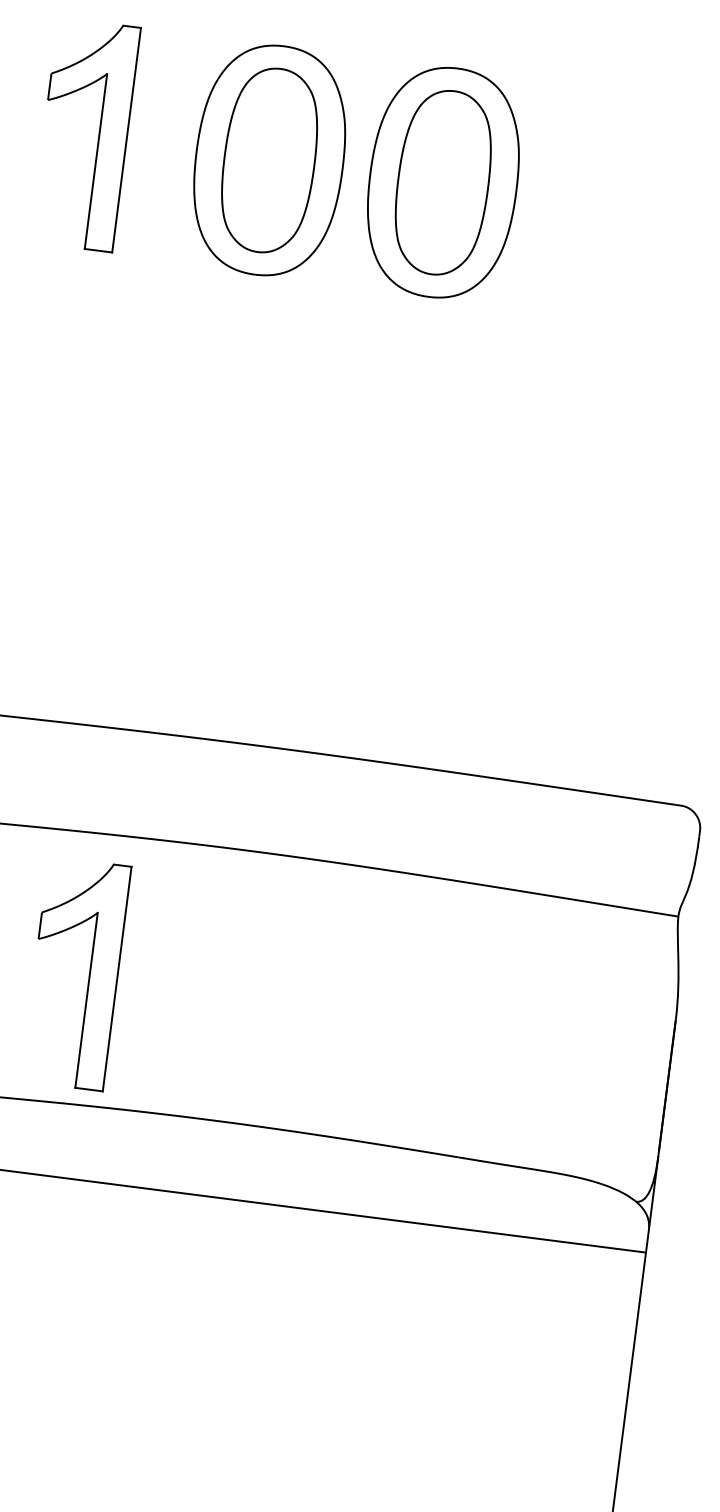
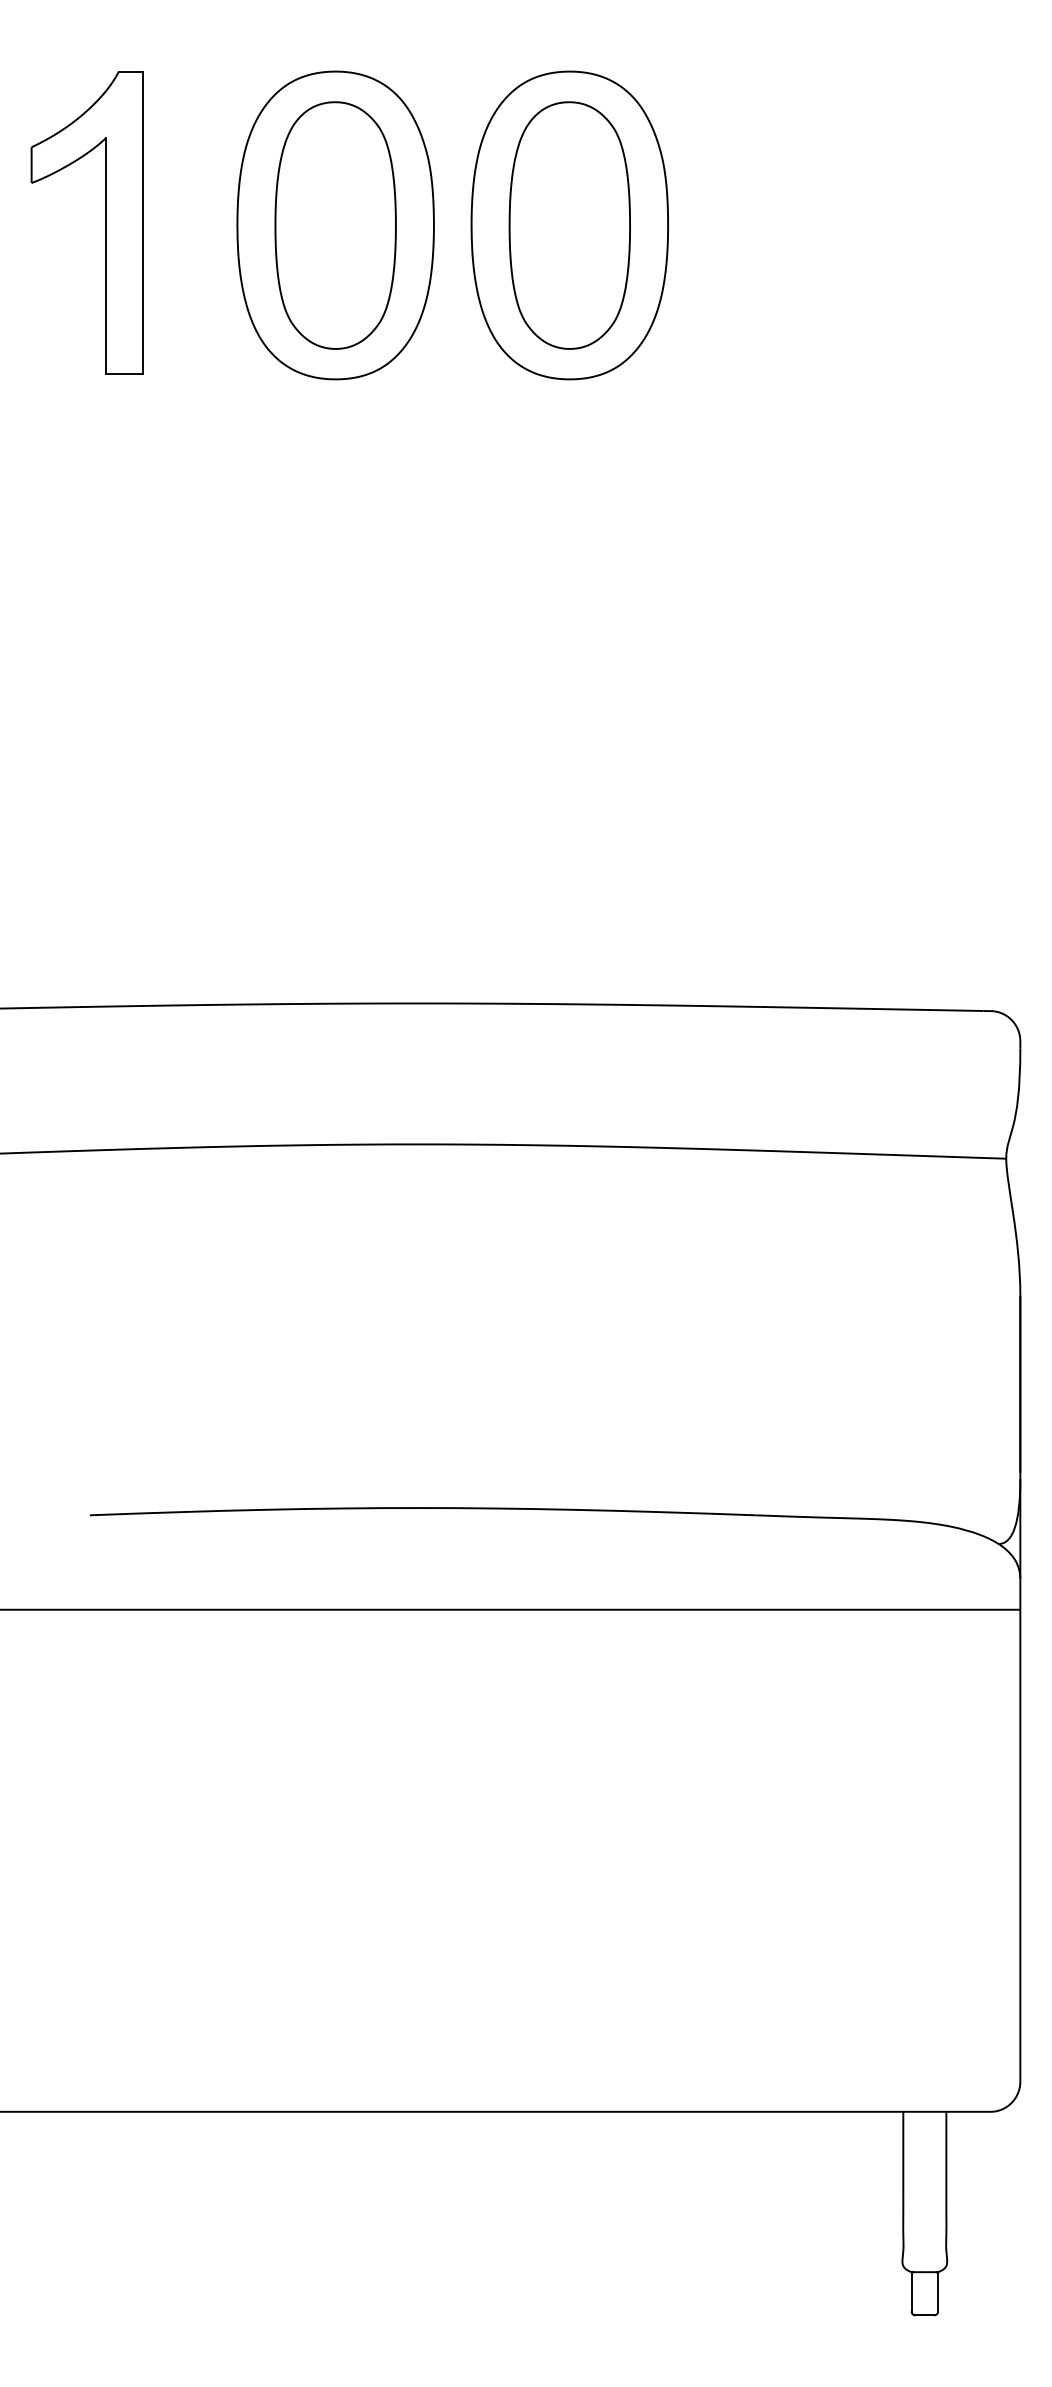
part: (89, 975) -> (235, 1336), removed

